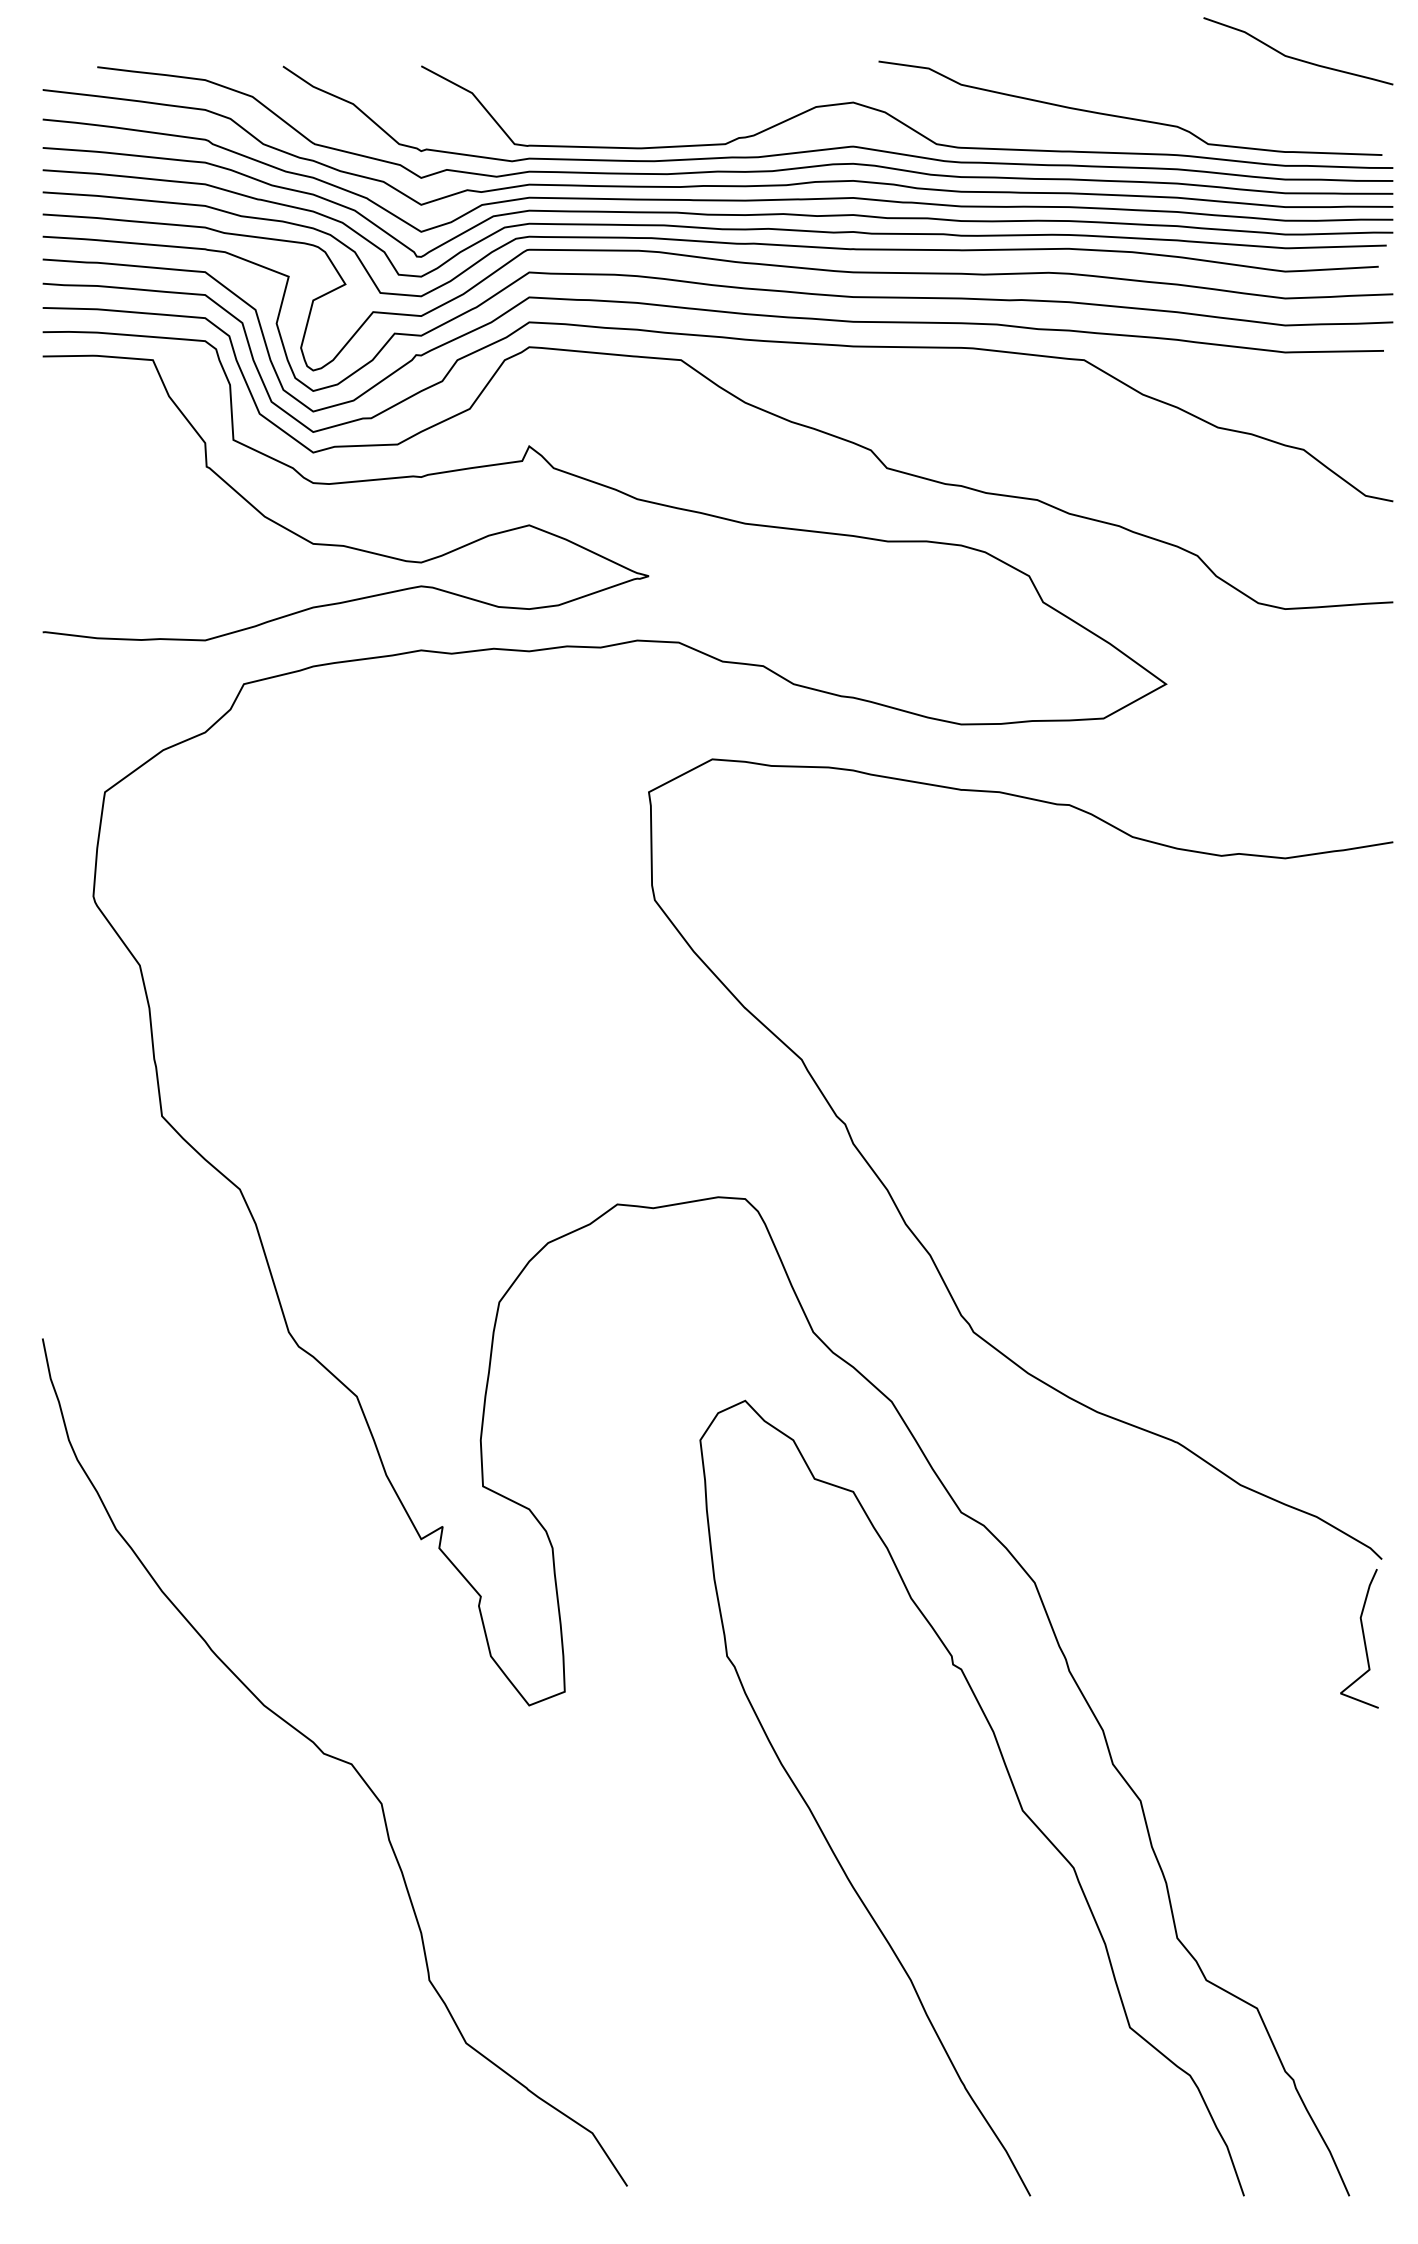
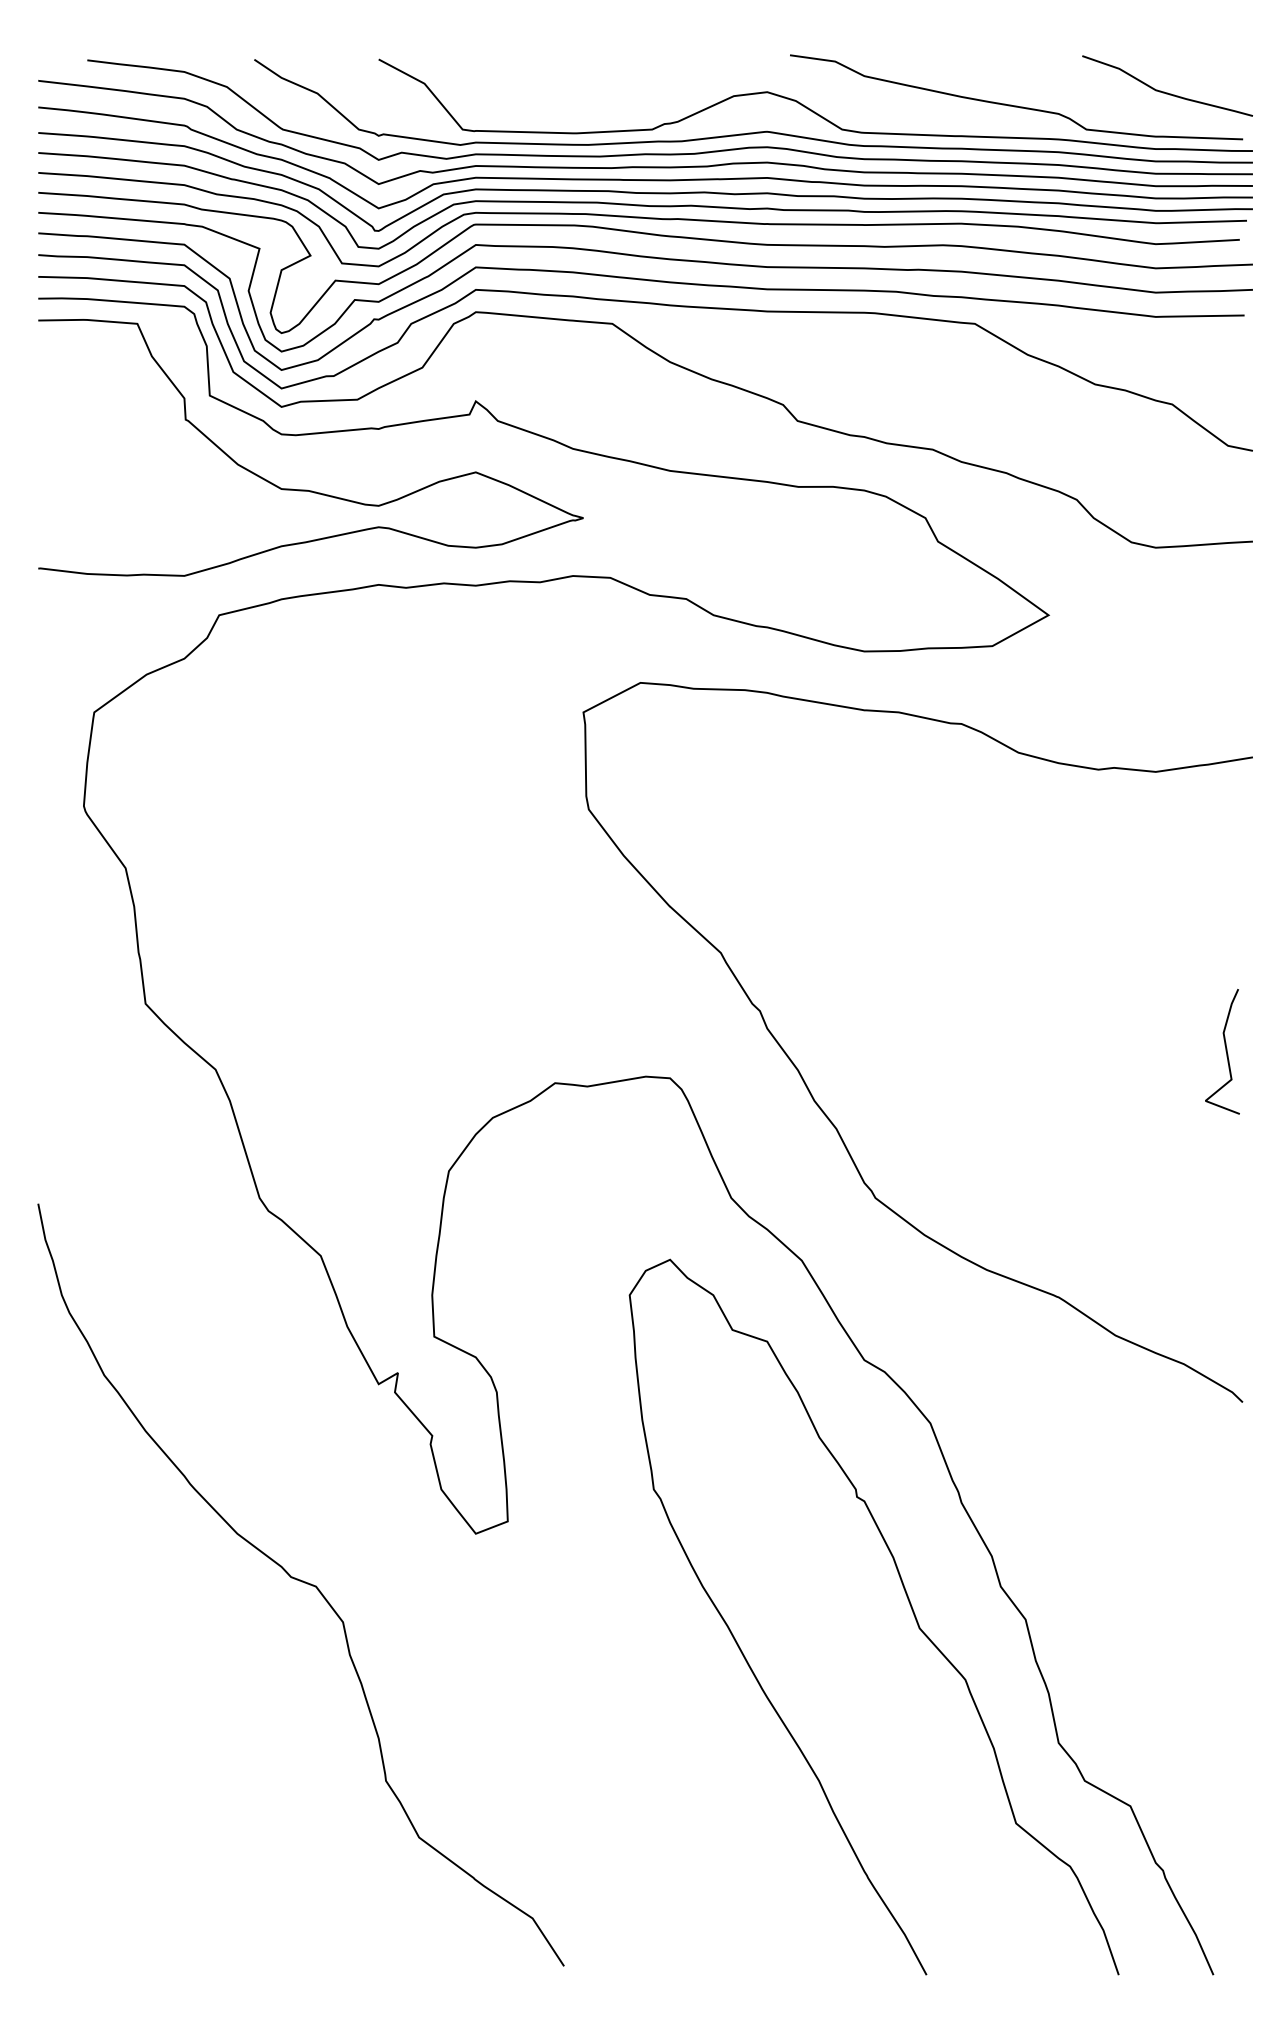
curve: (1294, 57) -> (1164, 91), moved
curve: (1362, 1638) -> (1225, 1051), moved

